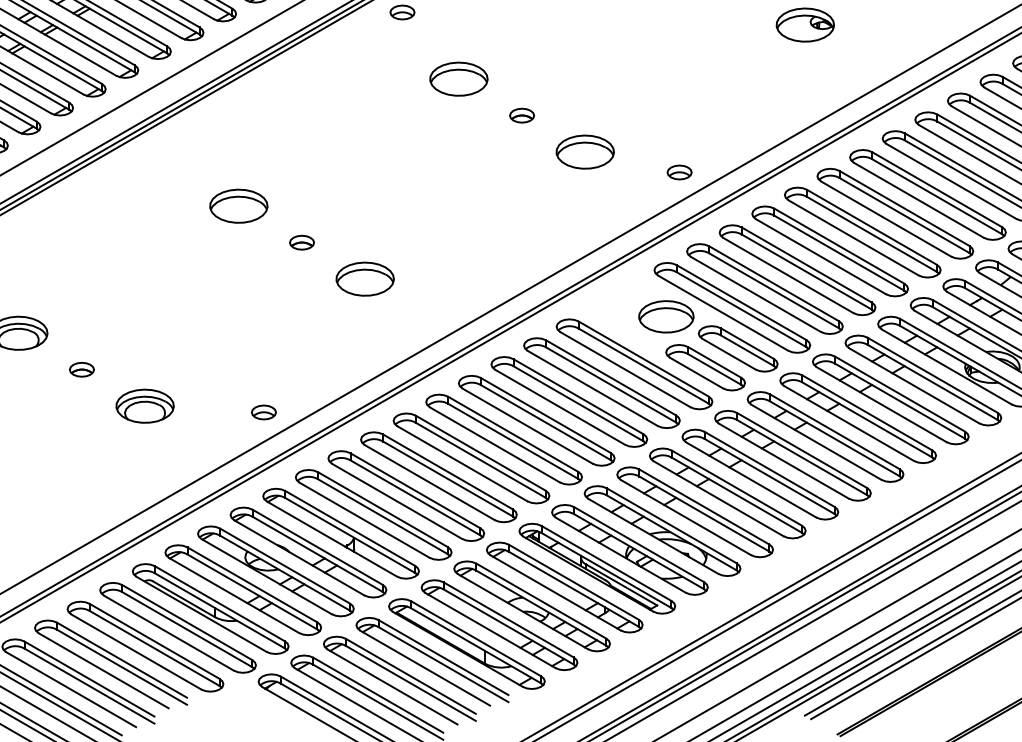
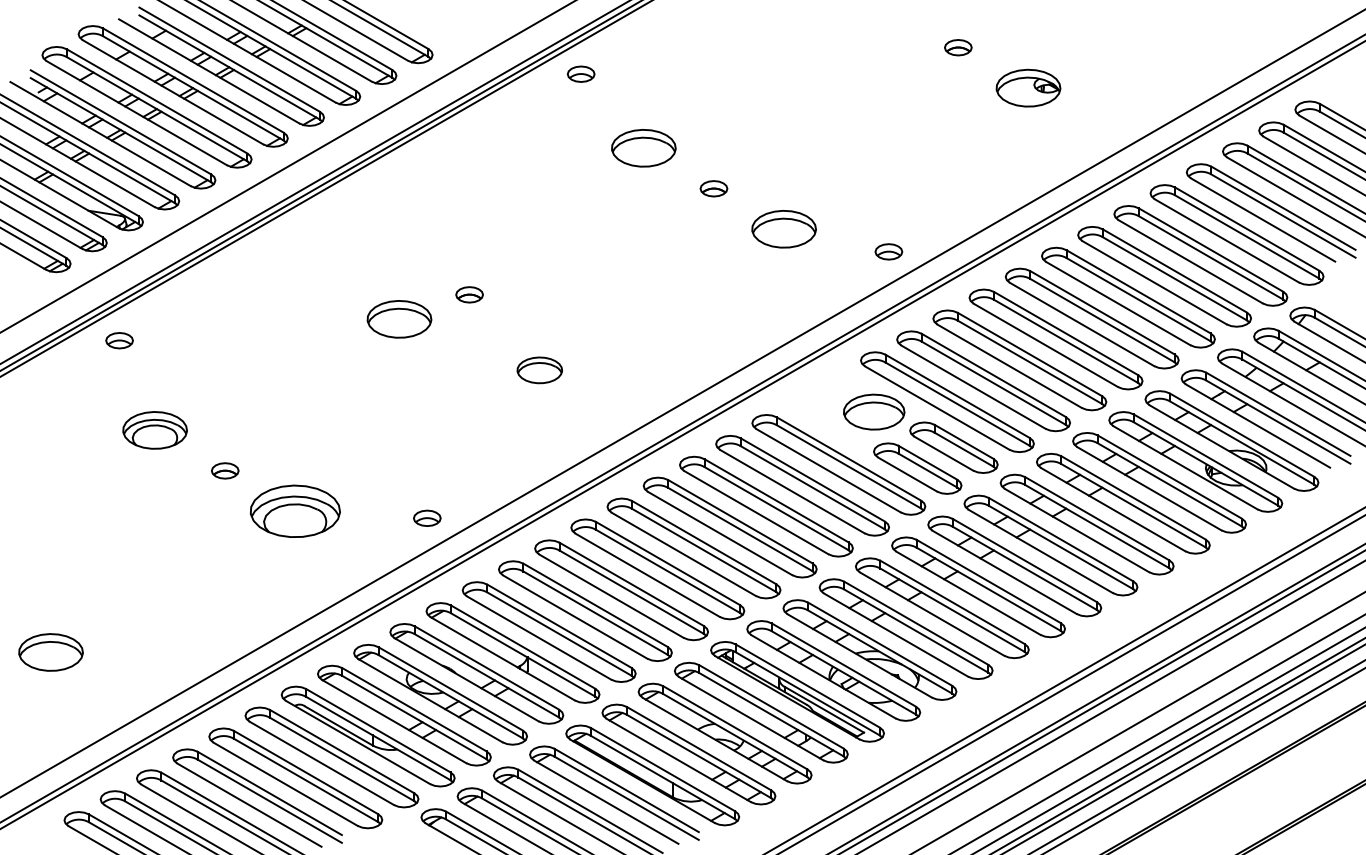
part: (238, 206) -> (399, 319), moved
part: (301, 242) -> (469, 294), moved
part: (364, 279) -> (539, 370), size x0.7
part: (145, 406) -> (295, 511), size x1.4

